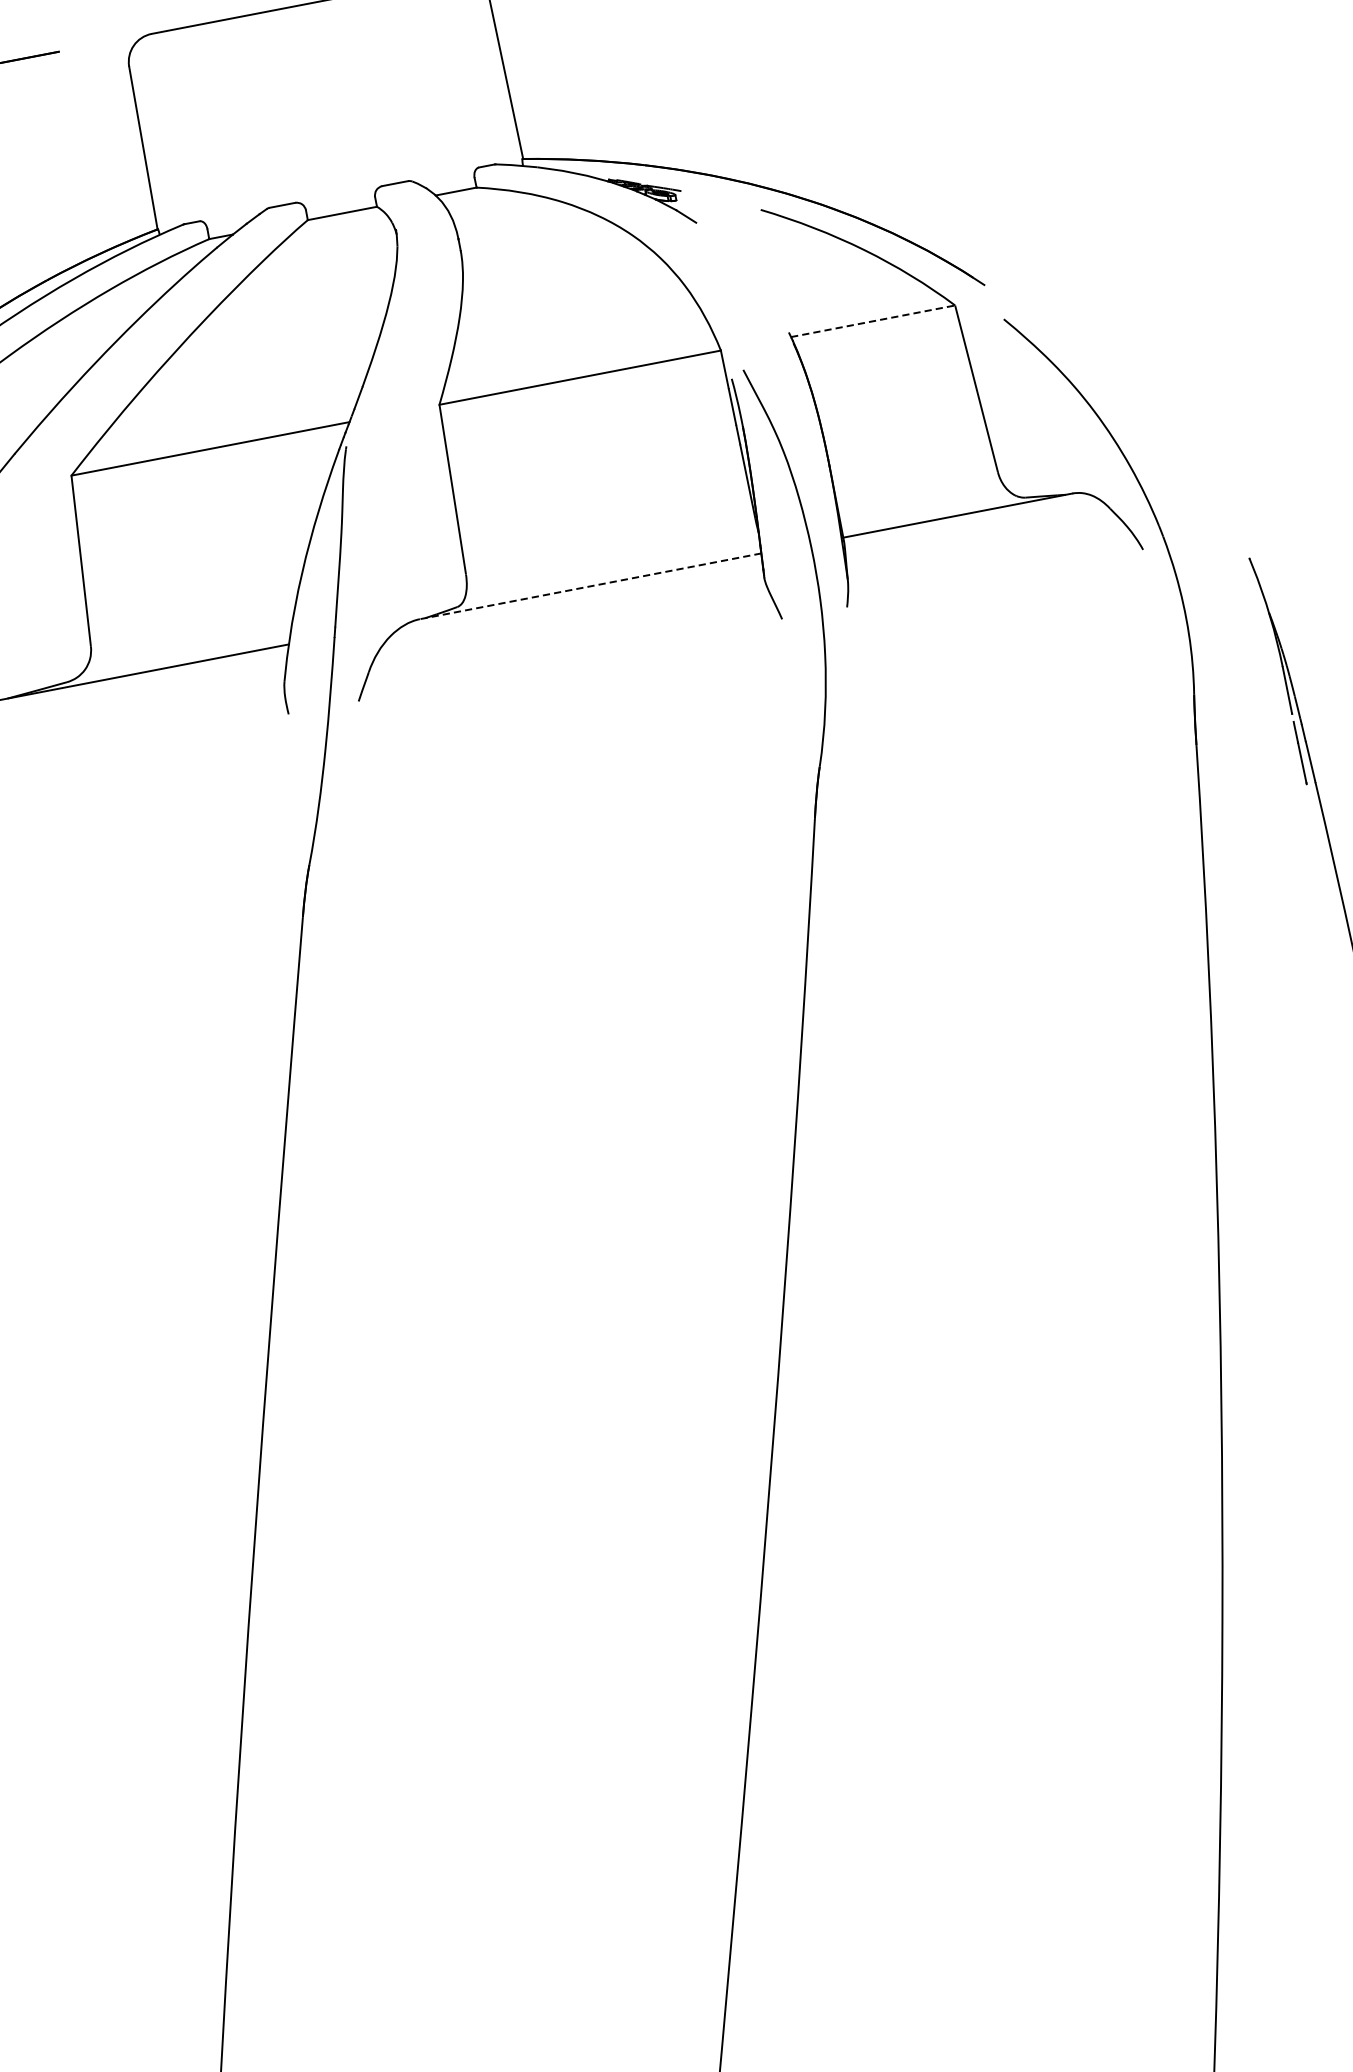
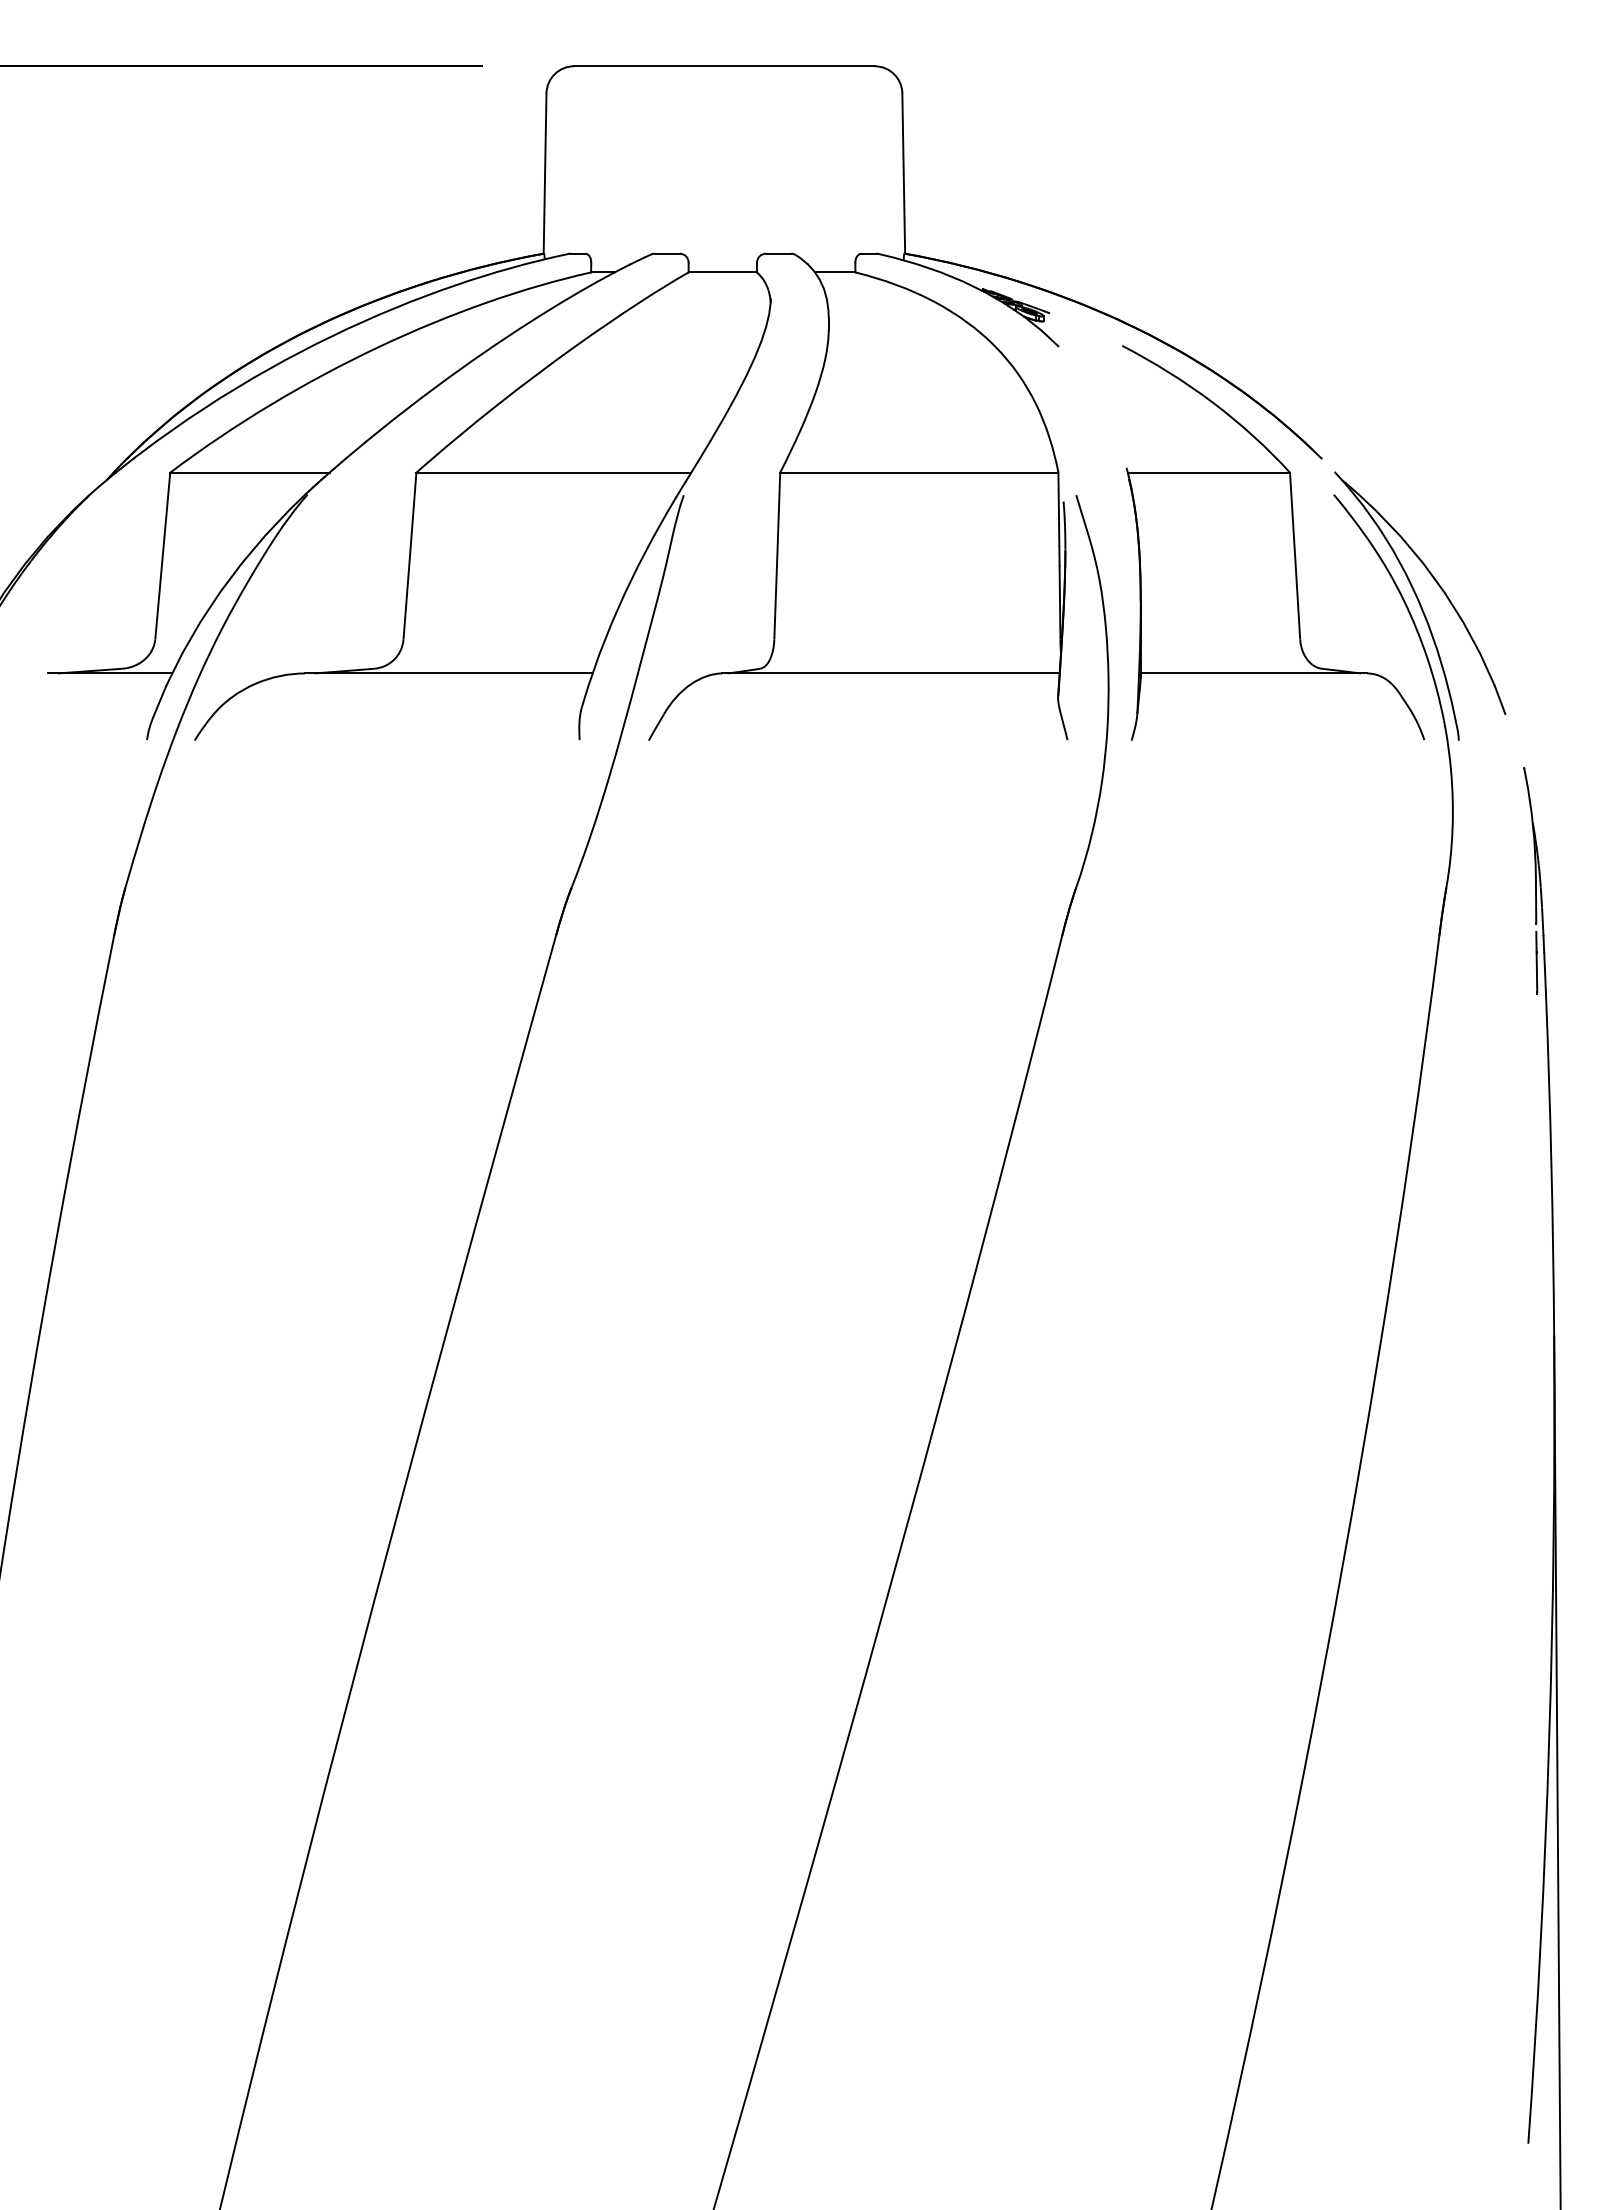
line: (873, 321) -> (1209, 472), dashed -> solid
part: (1113, 414) -> (1420, 605), added
line: (591, 586) -> (891, 673), dashed -> solid

